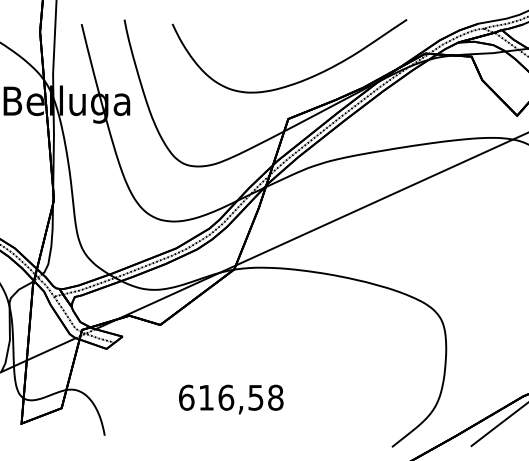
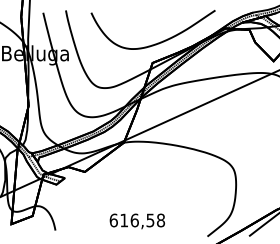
text: (229, 399) -> (136, 221), moved

